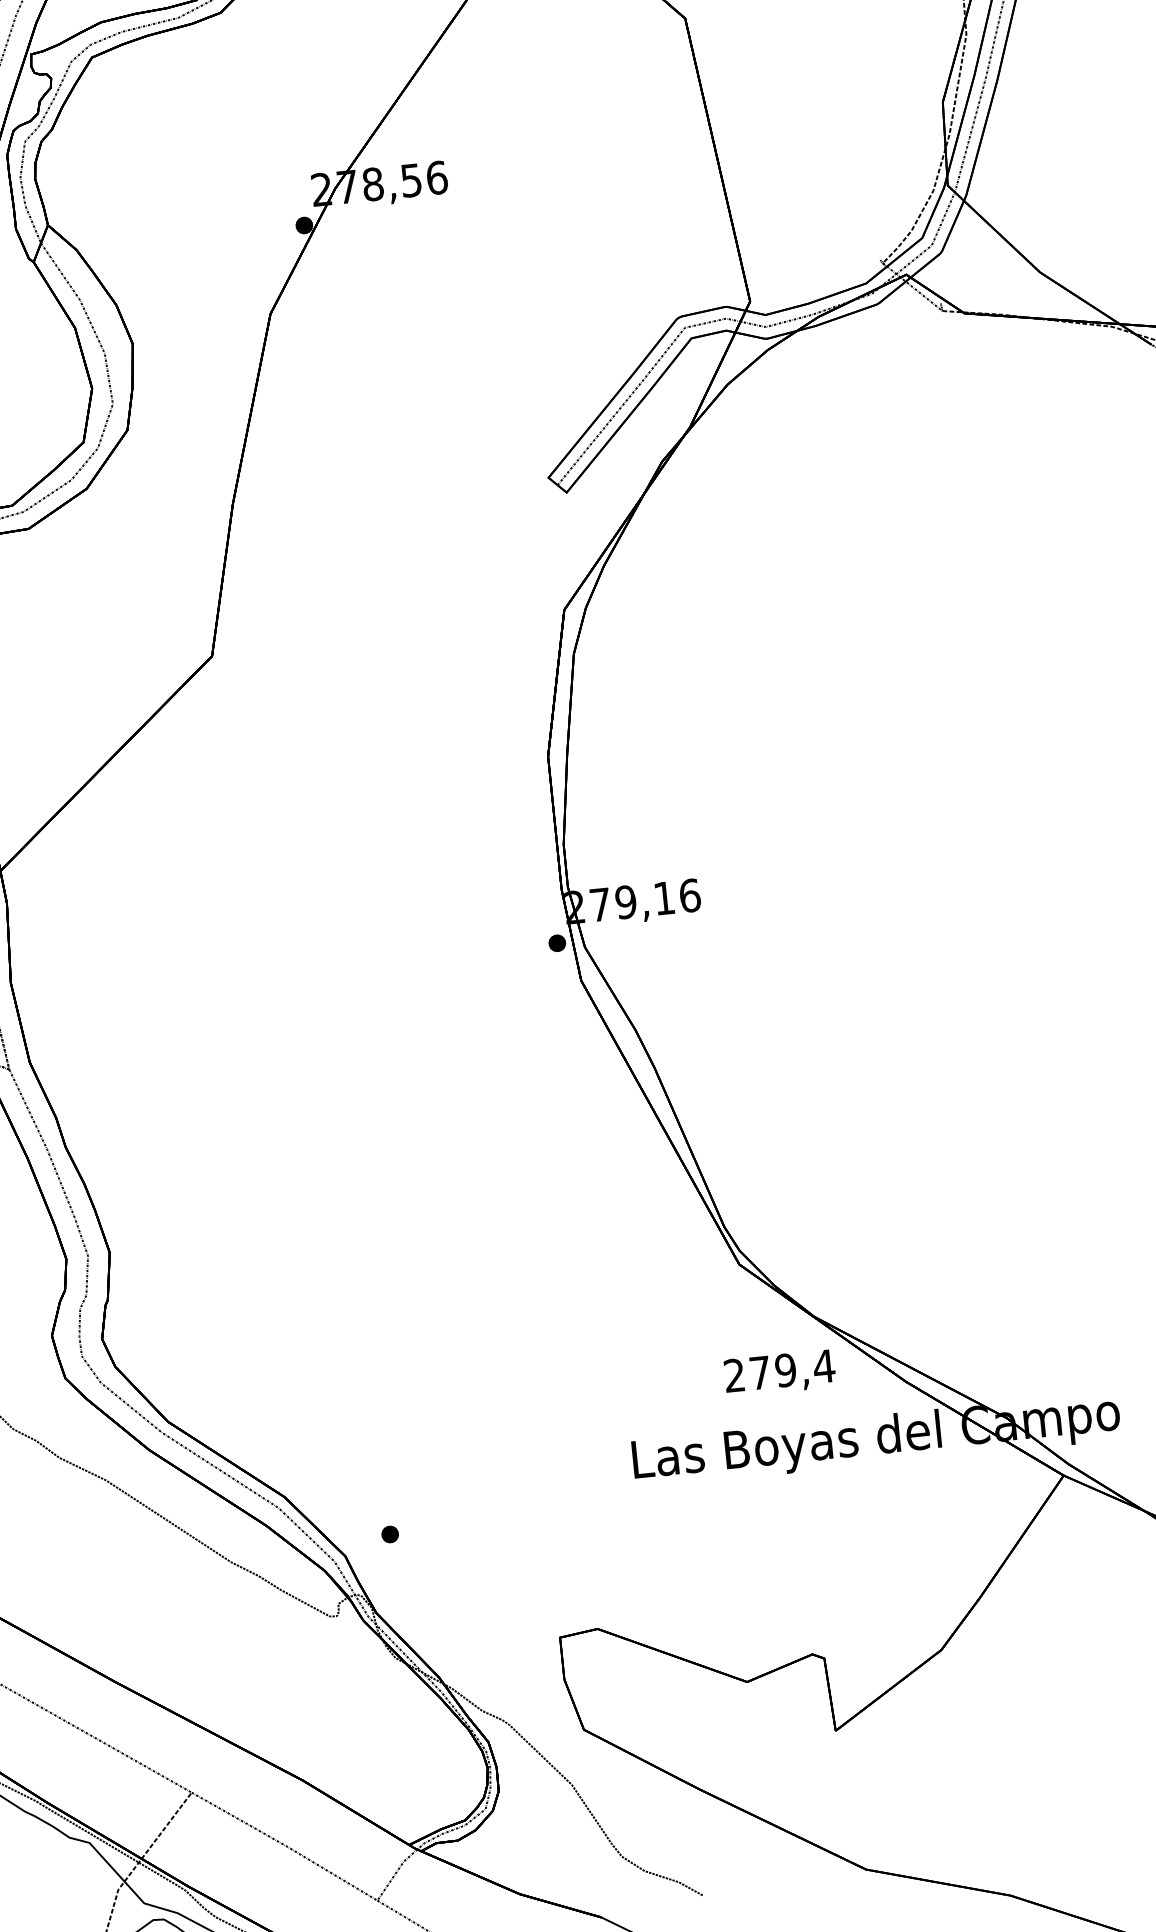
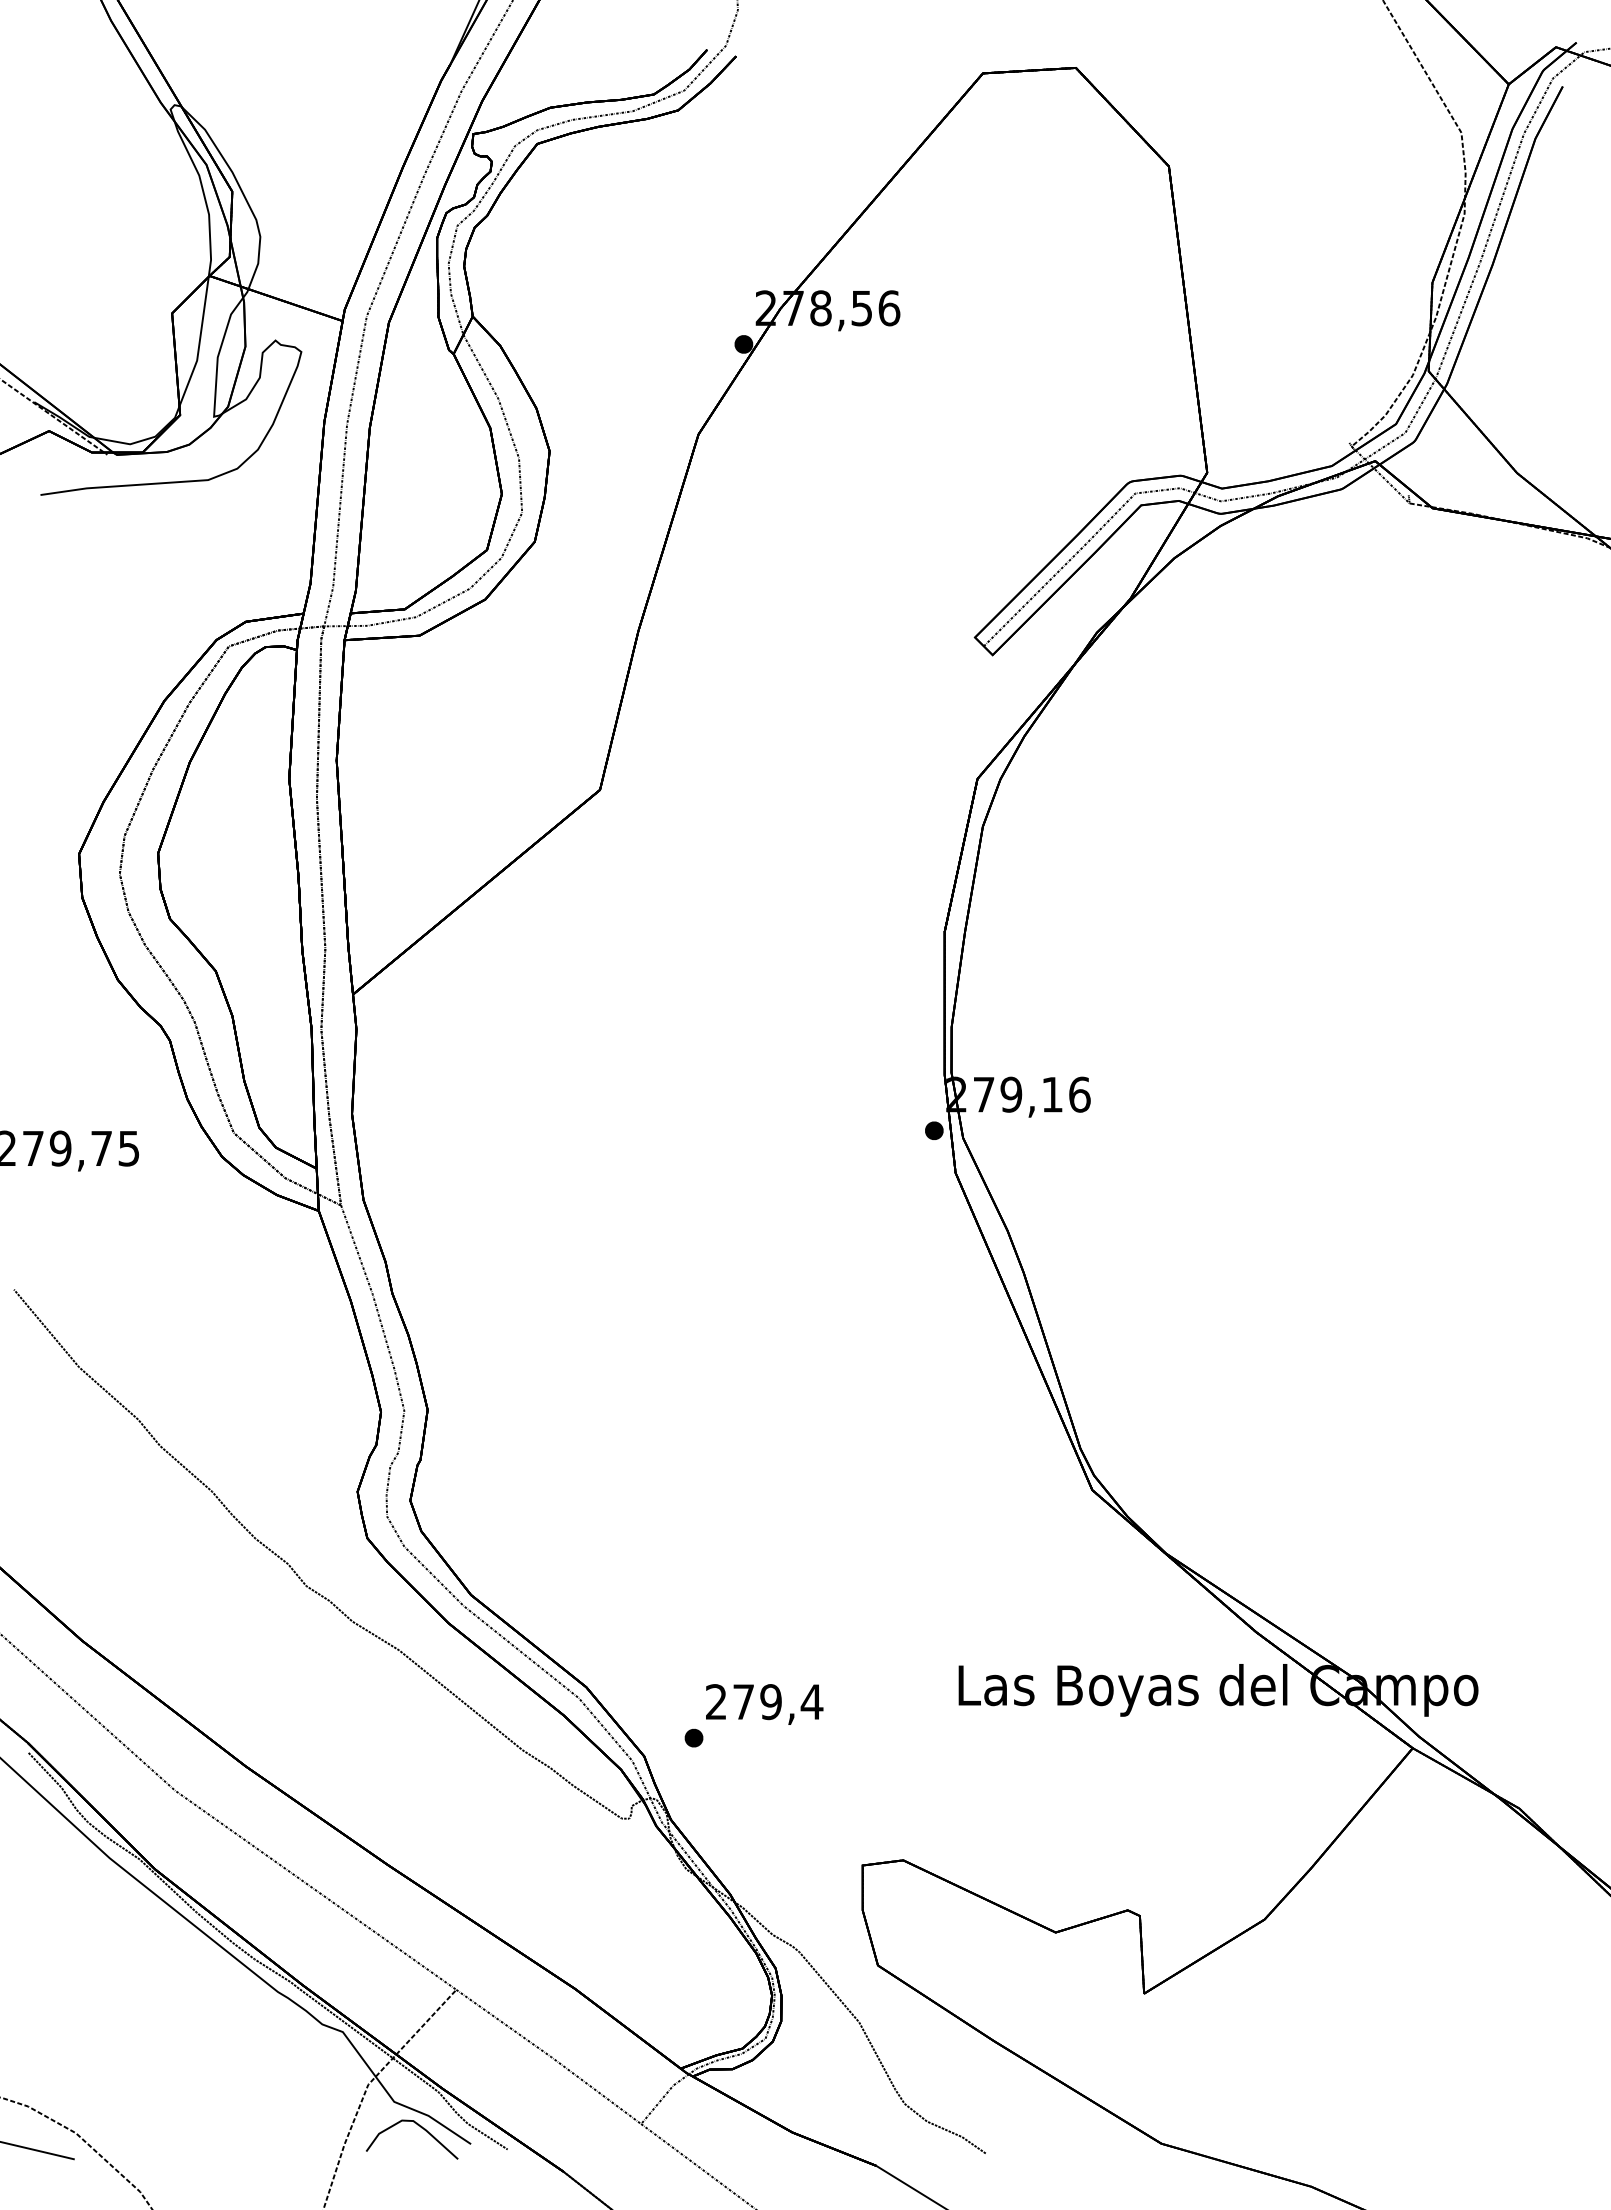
text: (779, 1373) -> (764, 1704), moved

